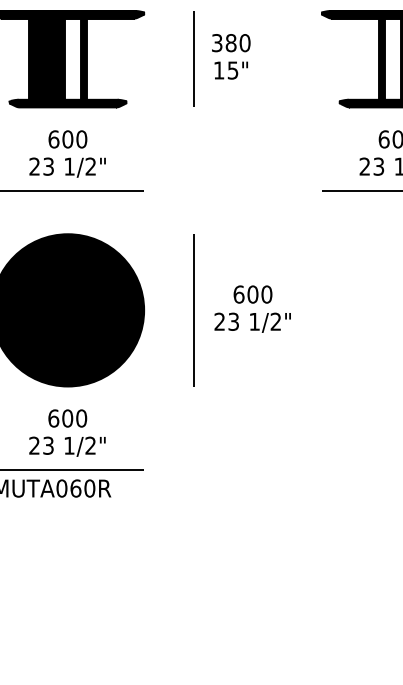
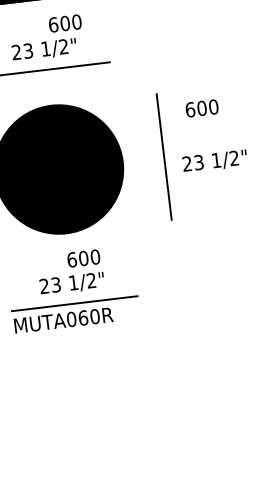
text: (67, 139) -> (64, 23), moved
text: (252, 294) -> (201, 108), moved
text: (67, 418) -> (83, 258), moved

